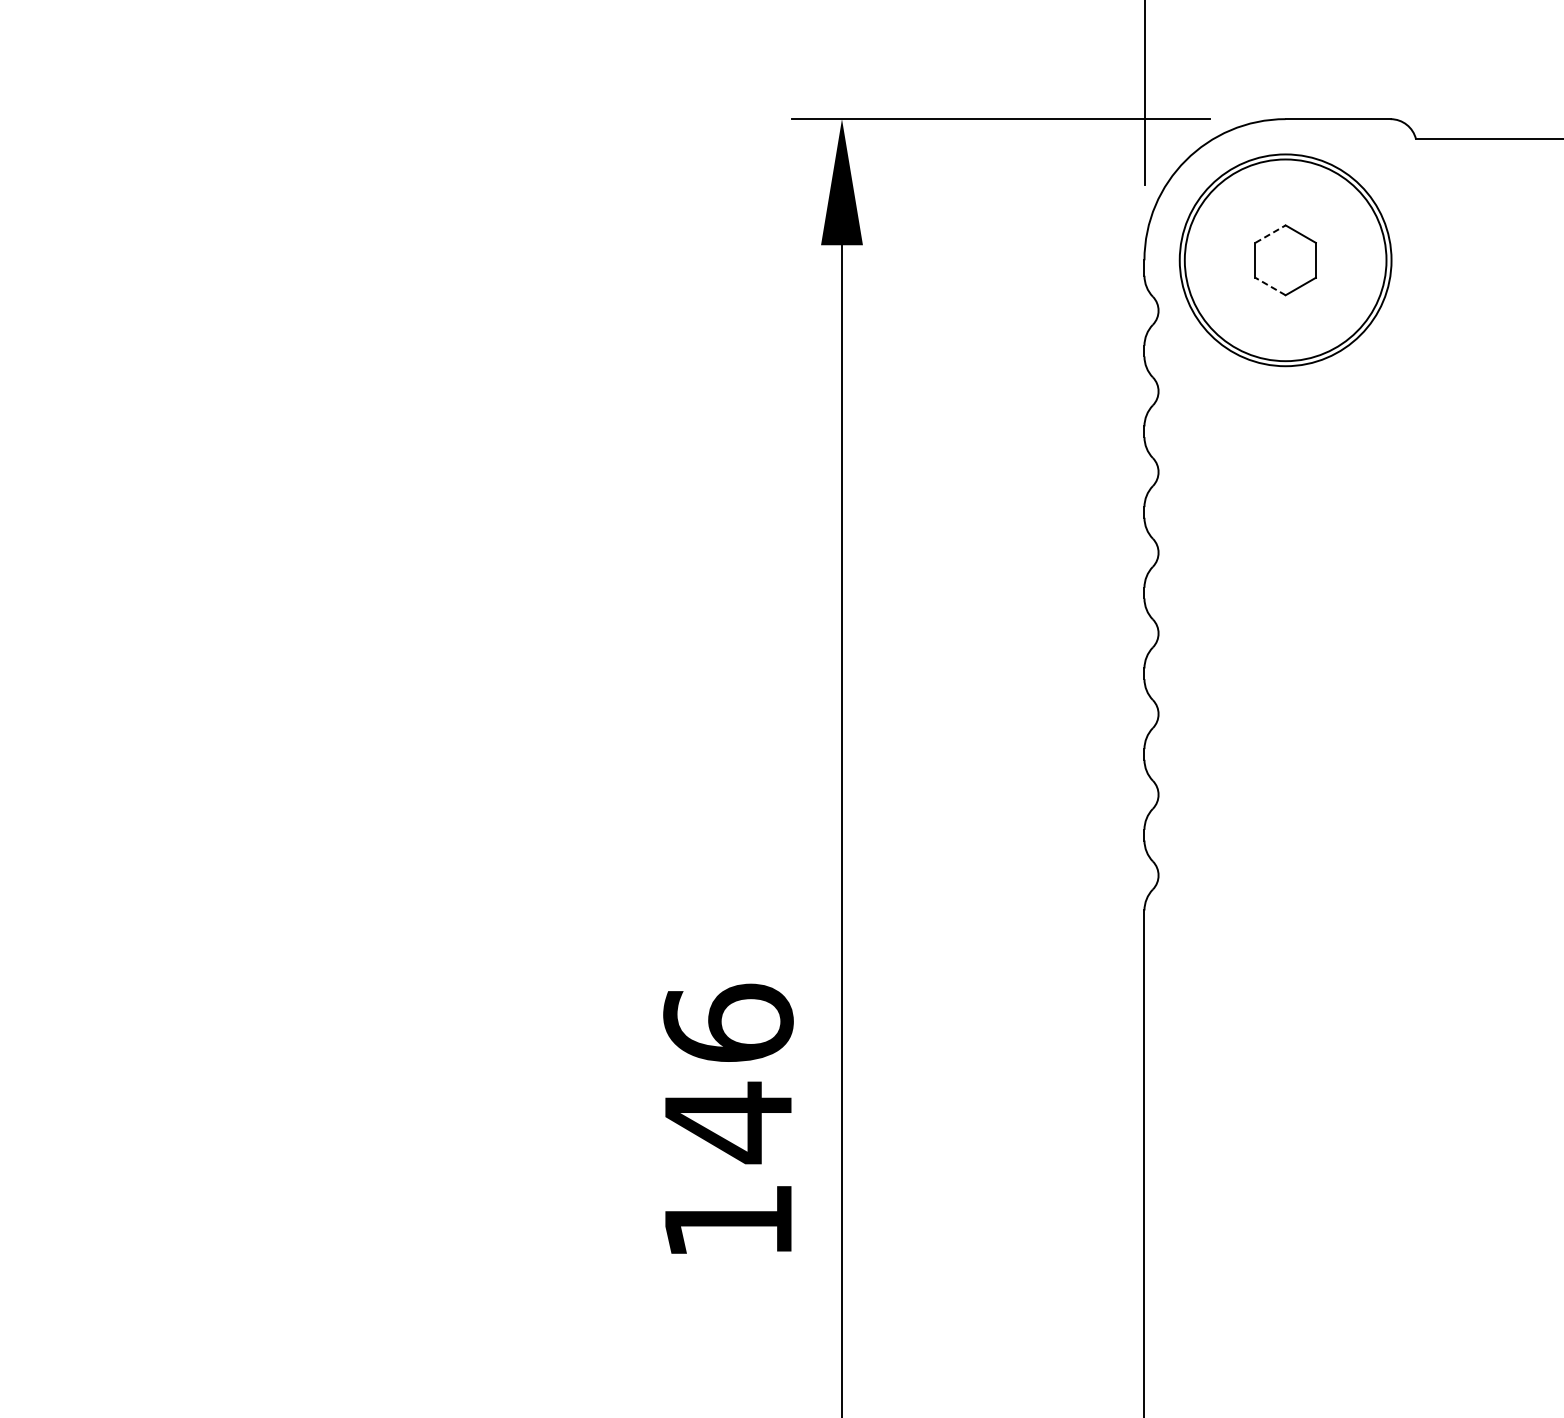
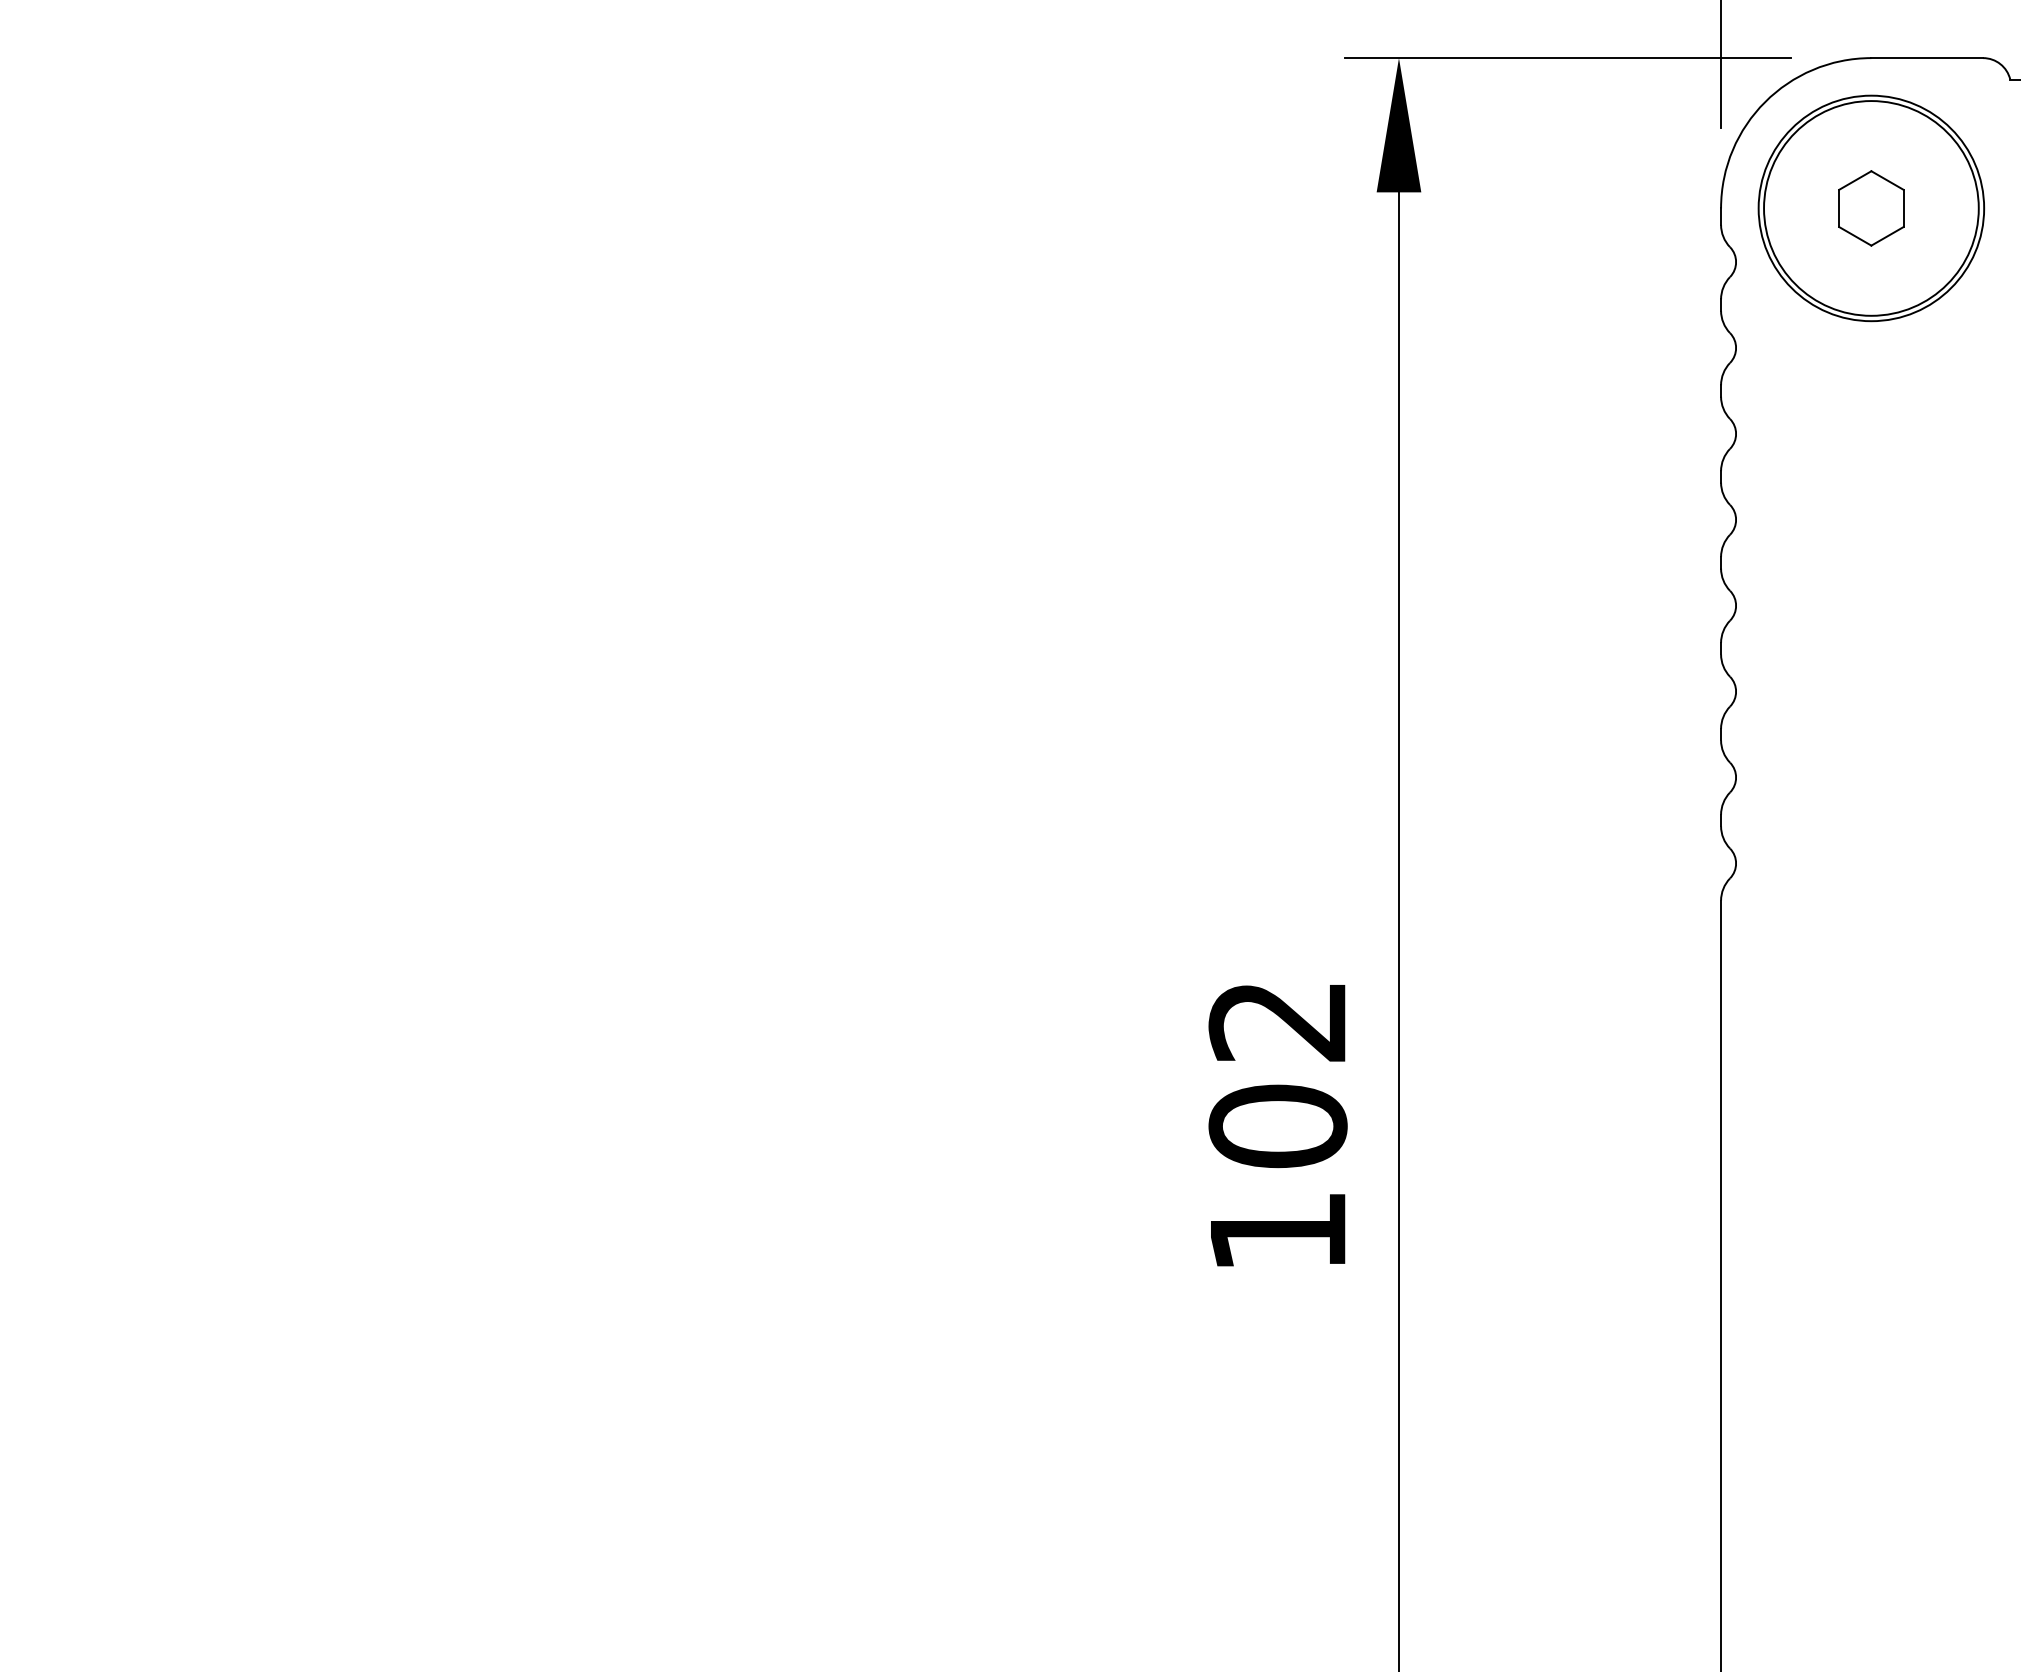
line: (1270, 234) -> (1855, 180), dashed -> solid
line: (1270, 286) -> (1855, 236), dashed -> solid
text: (727, 1073) -> (1277, 1074), 146 -> 102

